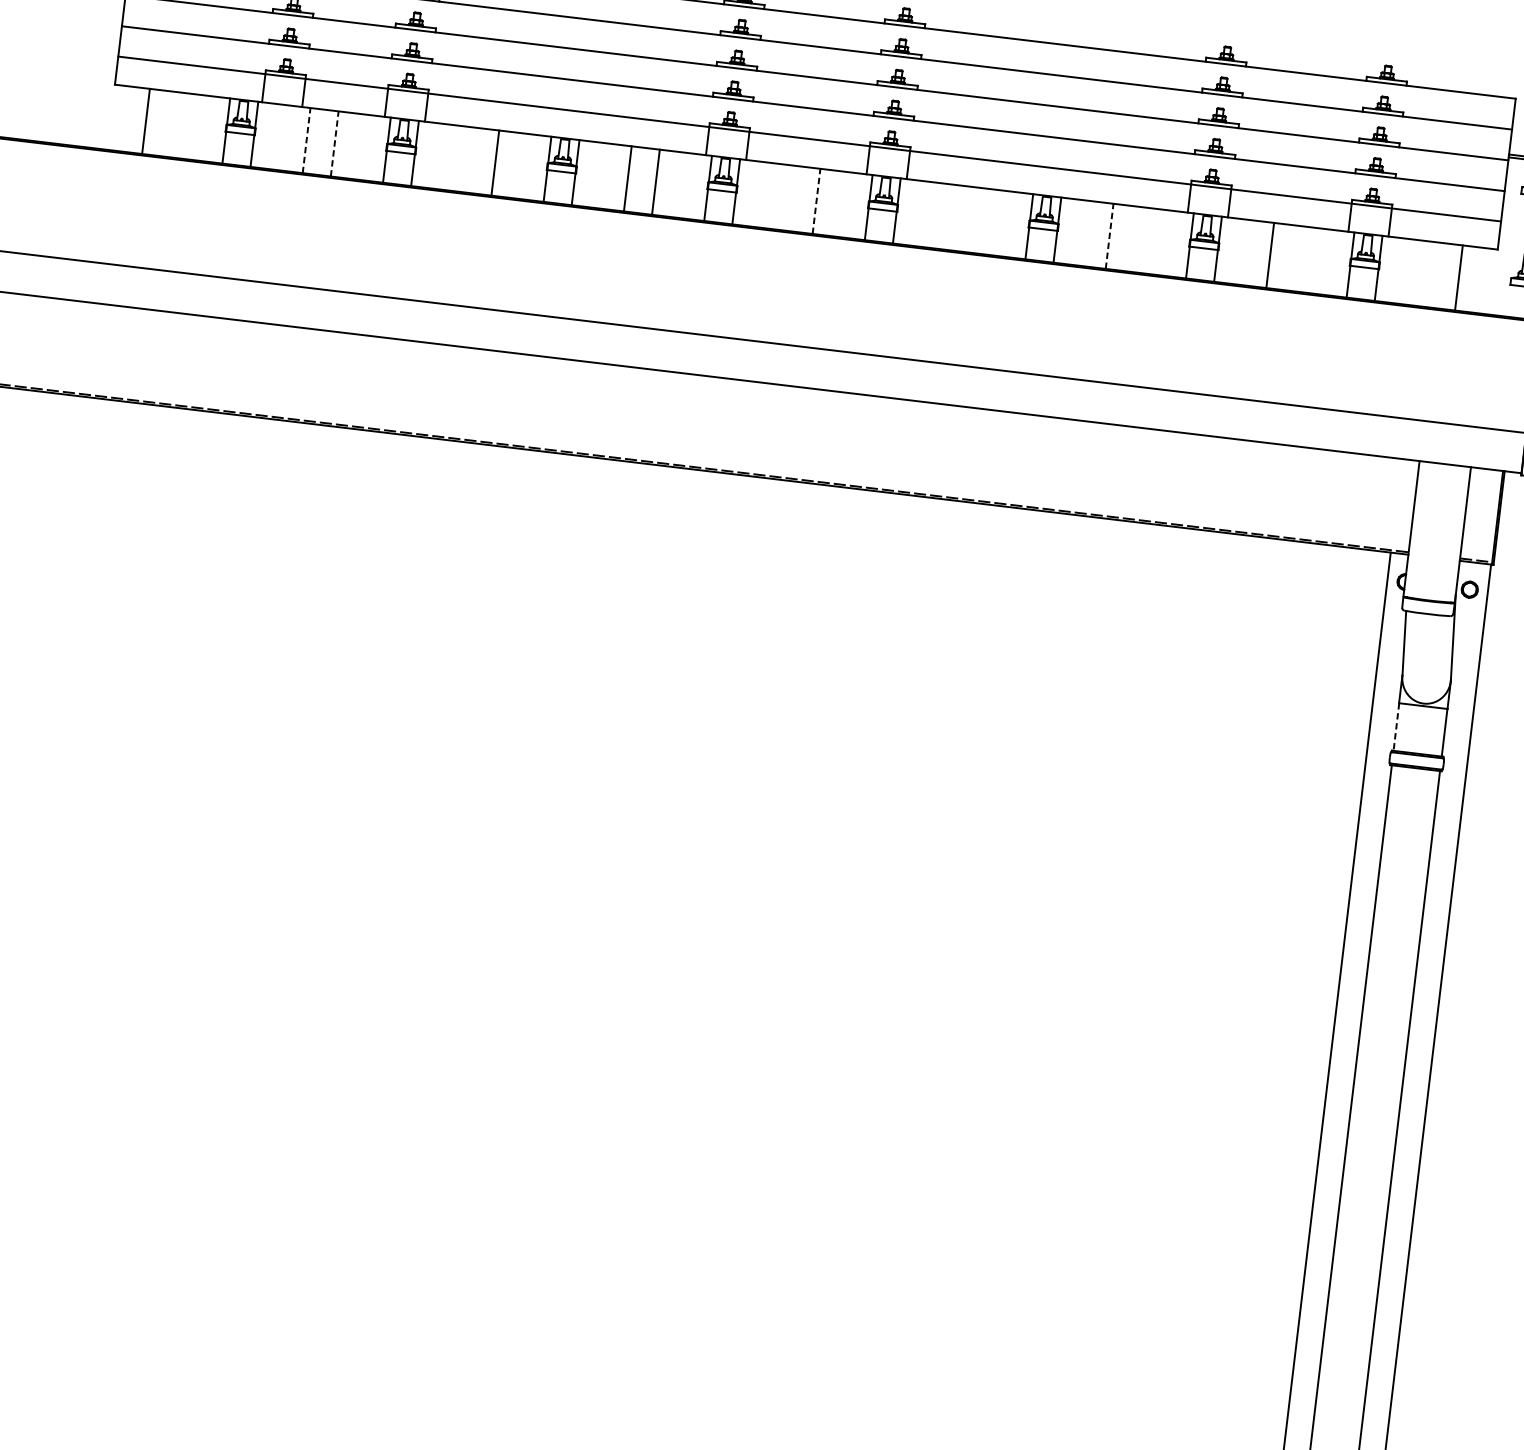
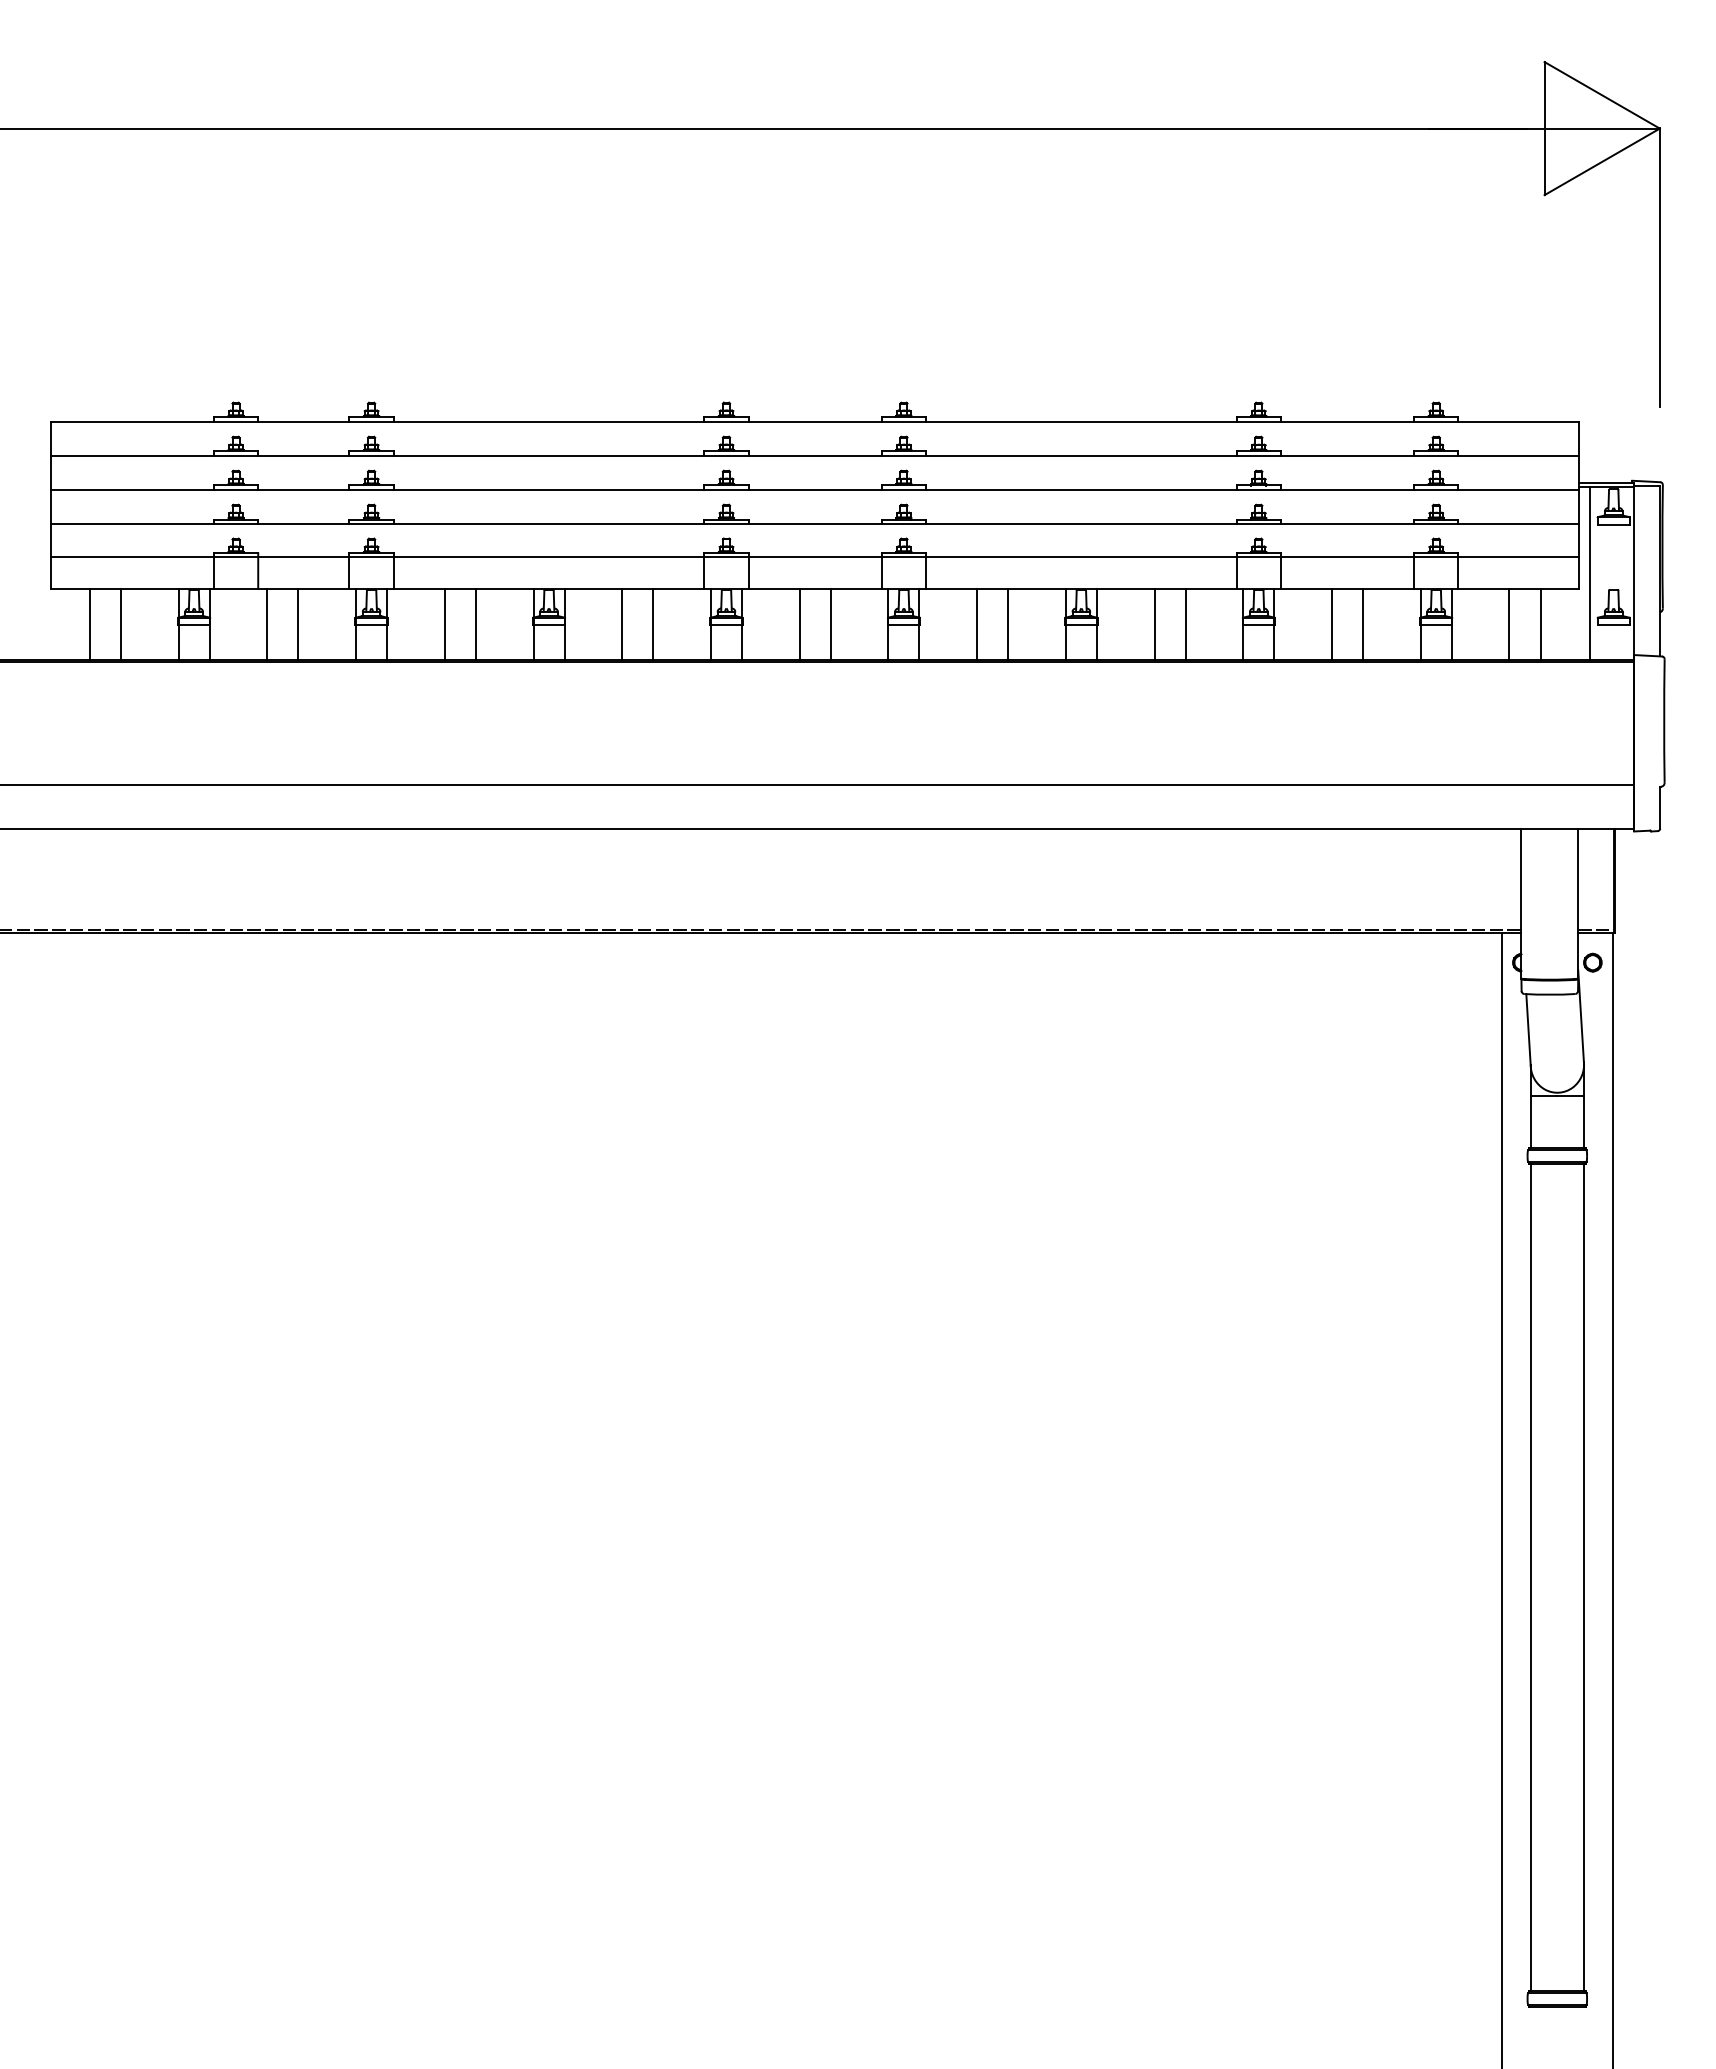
line: (173, 124) -> (120, 624), added
line: (306, 140) -> (267, 624), dashed -> solid
line: (334, 143) -> (298, 624), dashed -> solid
line: (466, 159) -> (444, 624), added
line: (788, 198) -> (799, 624), added
line: (816, 201) -> (830, 624), dashed -> solid
line: (949, 217) -> (977, 624), added
line: (977, 220) -> (1008, 624), added
line: (1109, 236) -> (1154, 624), dashed -> solid
line: (1509, 237) -> (1590, 573), added
line: (1137, 239) -> (1185, 624), added
line: (1298, 258) -> (1363, 624), added
line: (1430, 274) -> (1509, 624), added
line: (1396, 727) -> (1530, 1122), dashed -> solid

